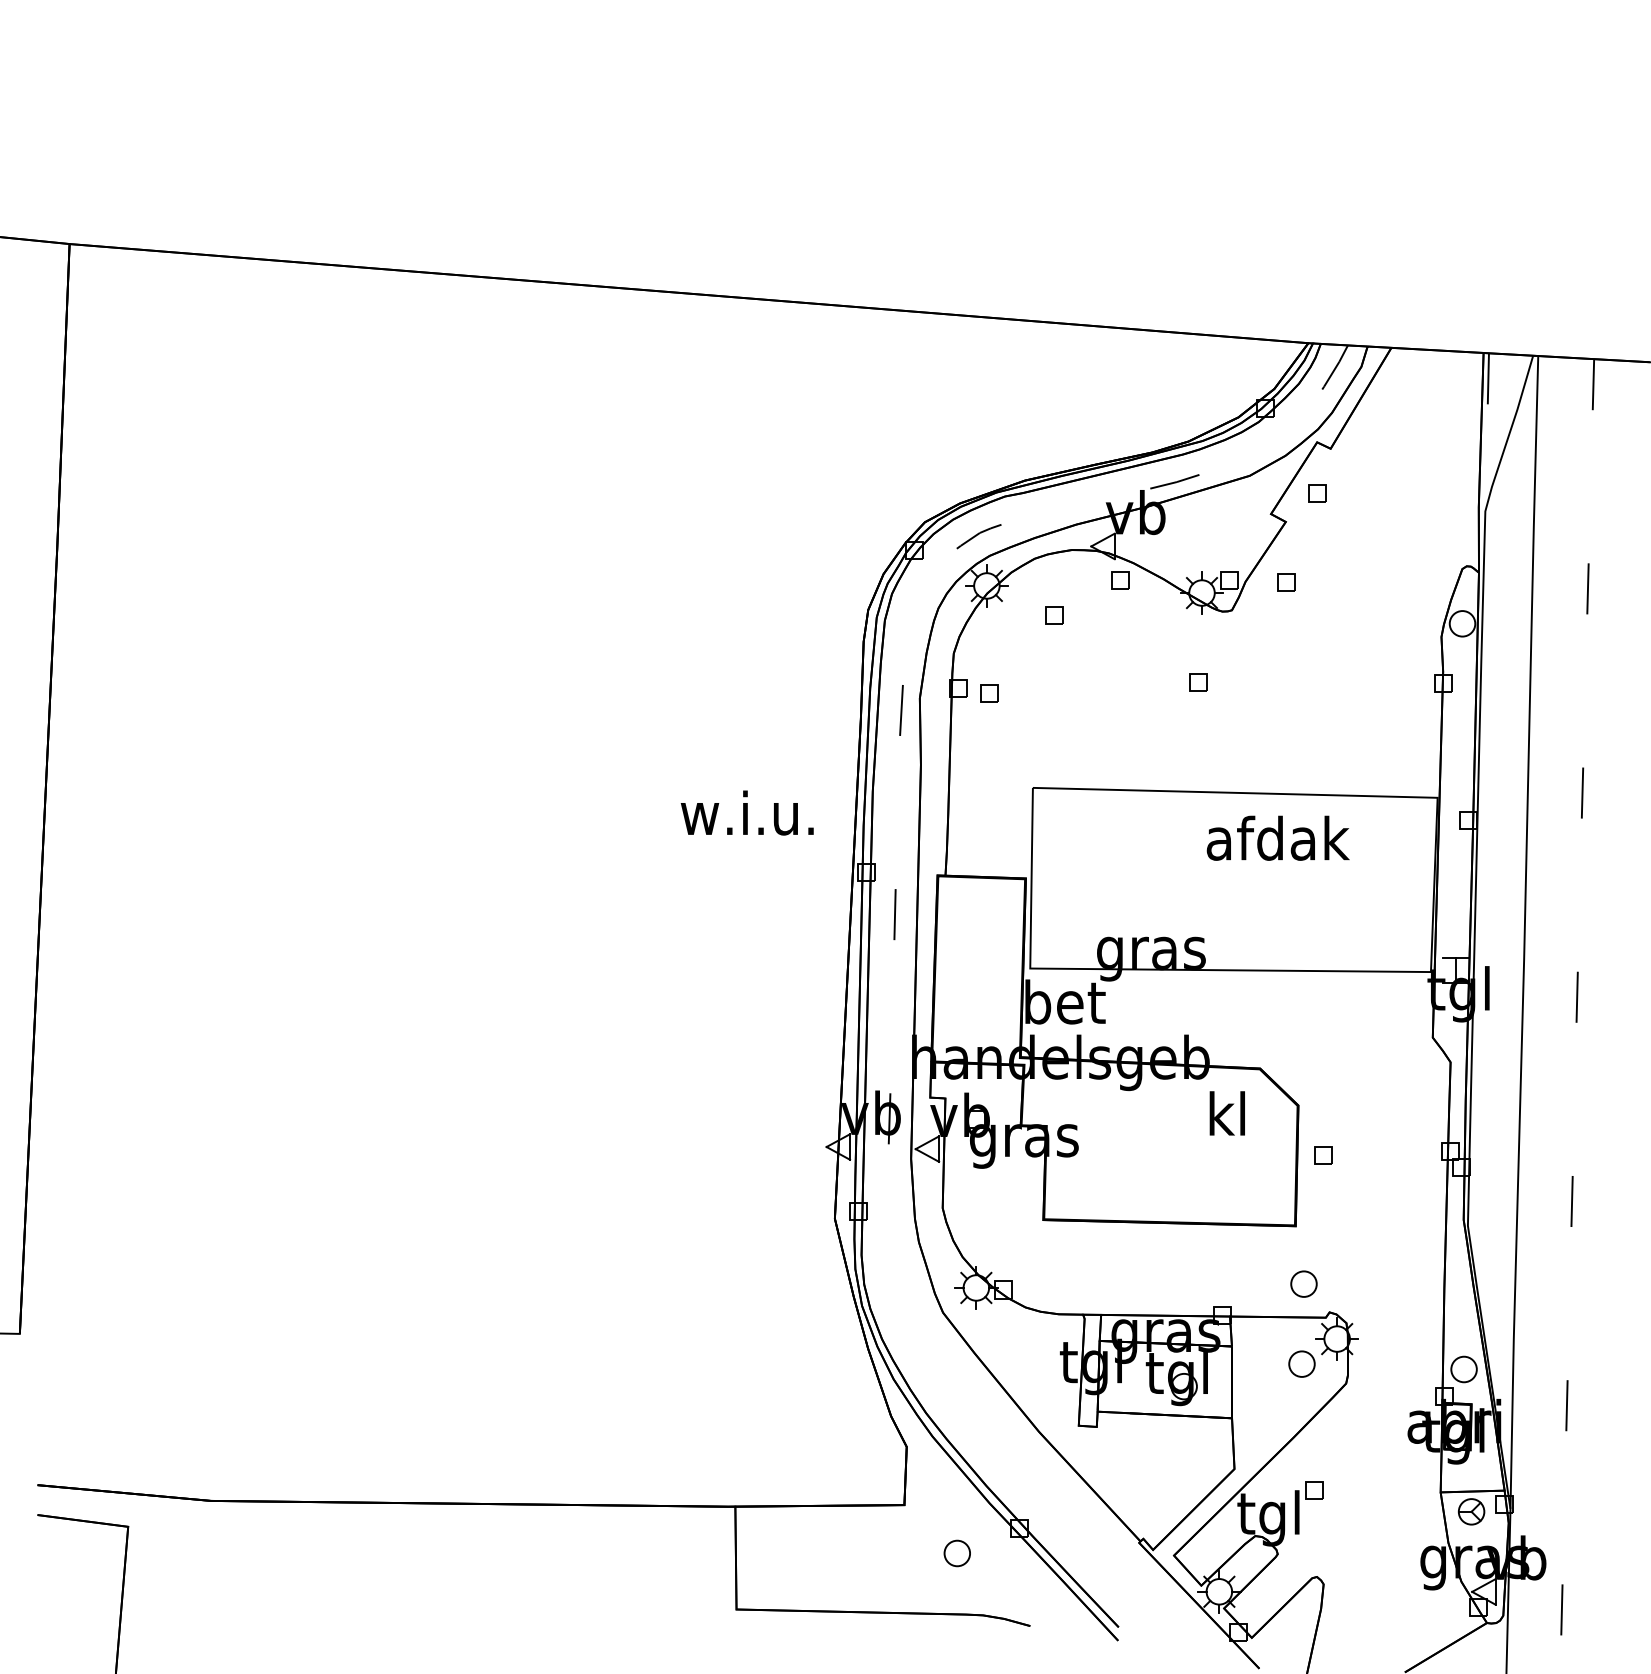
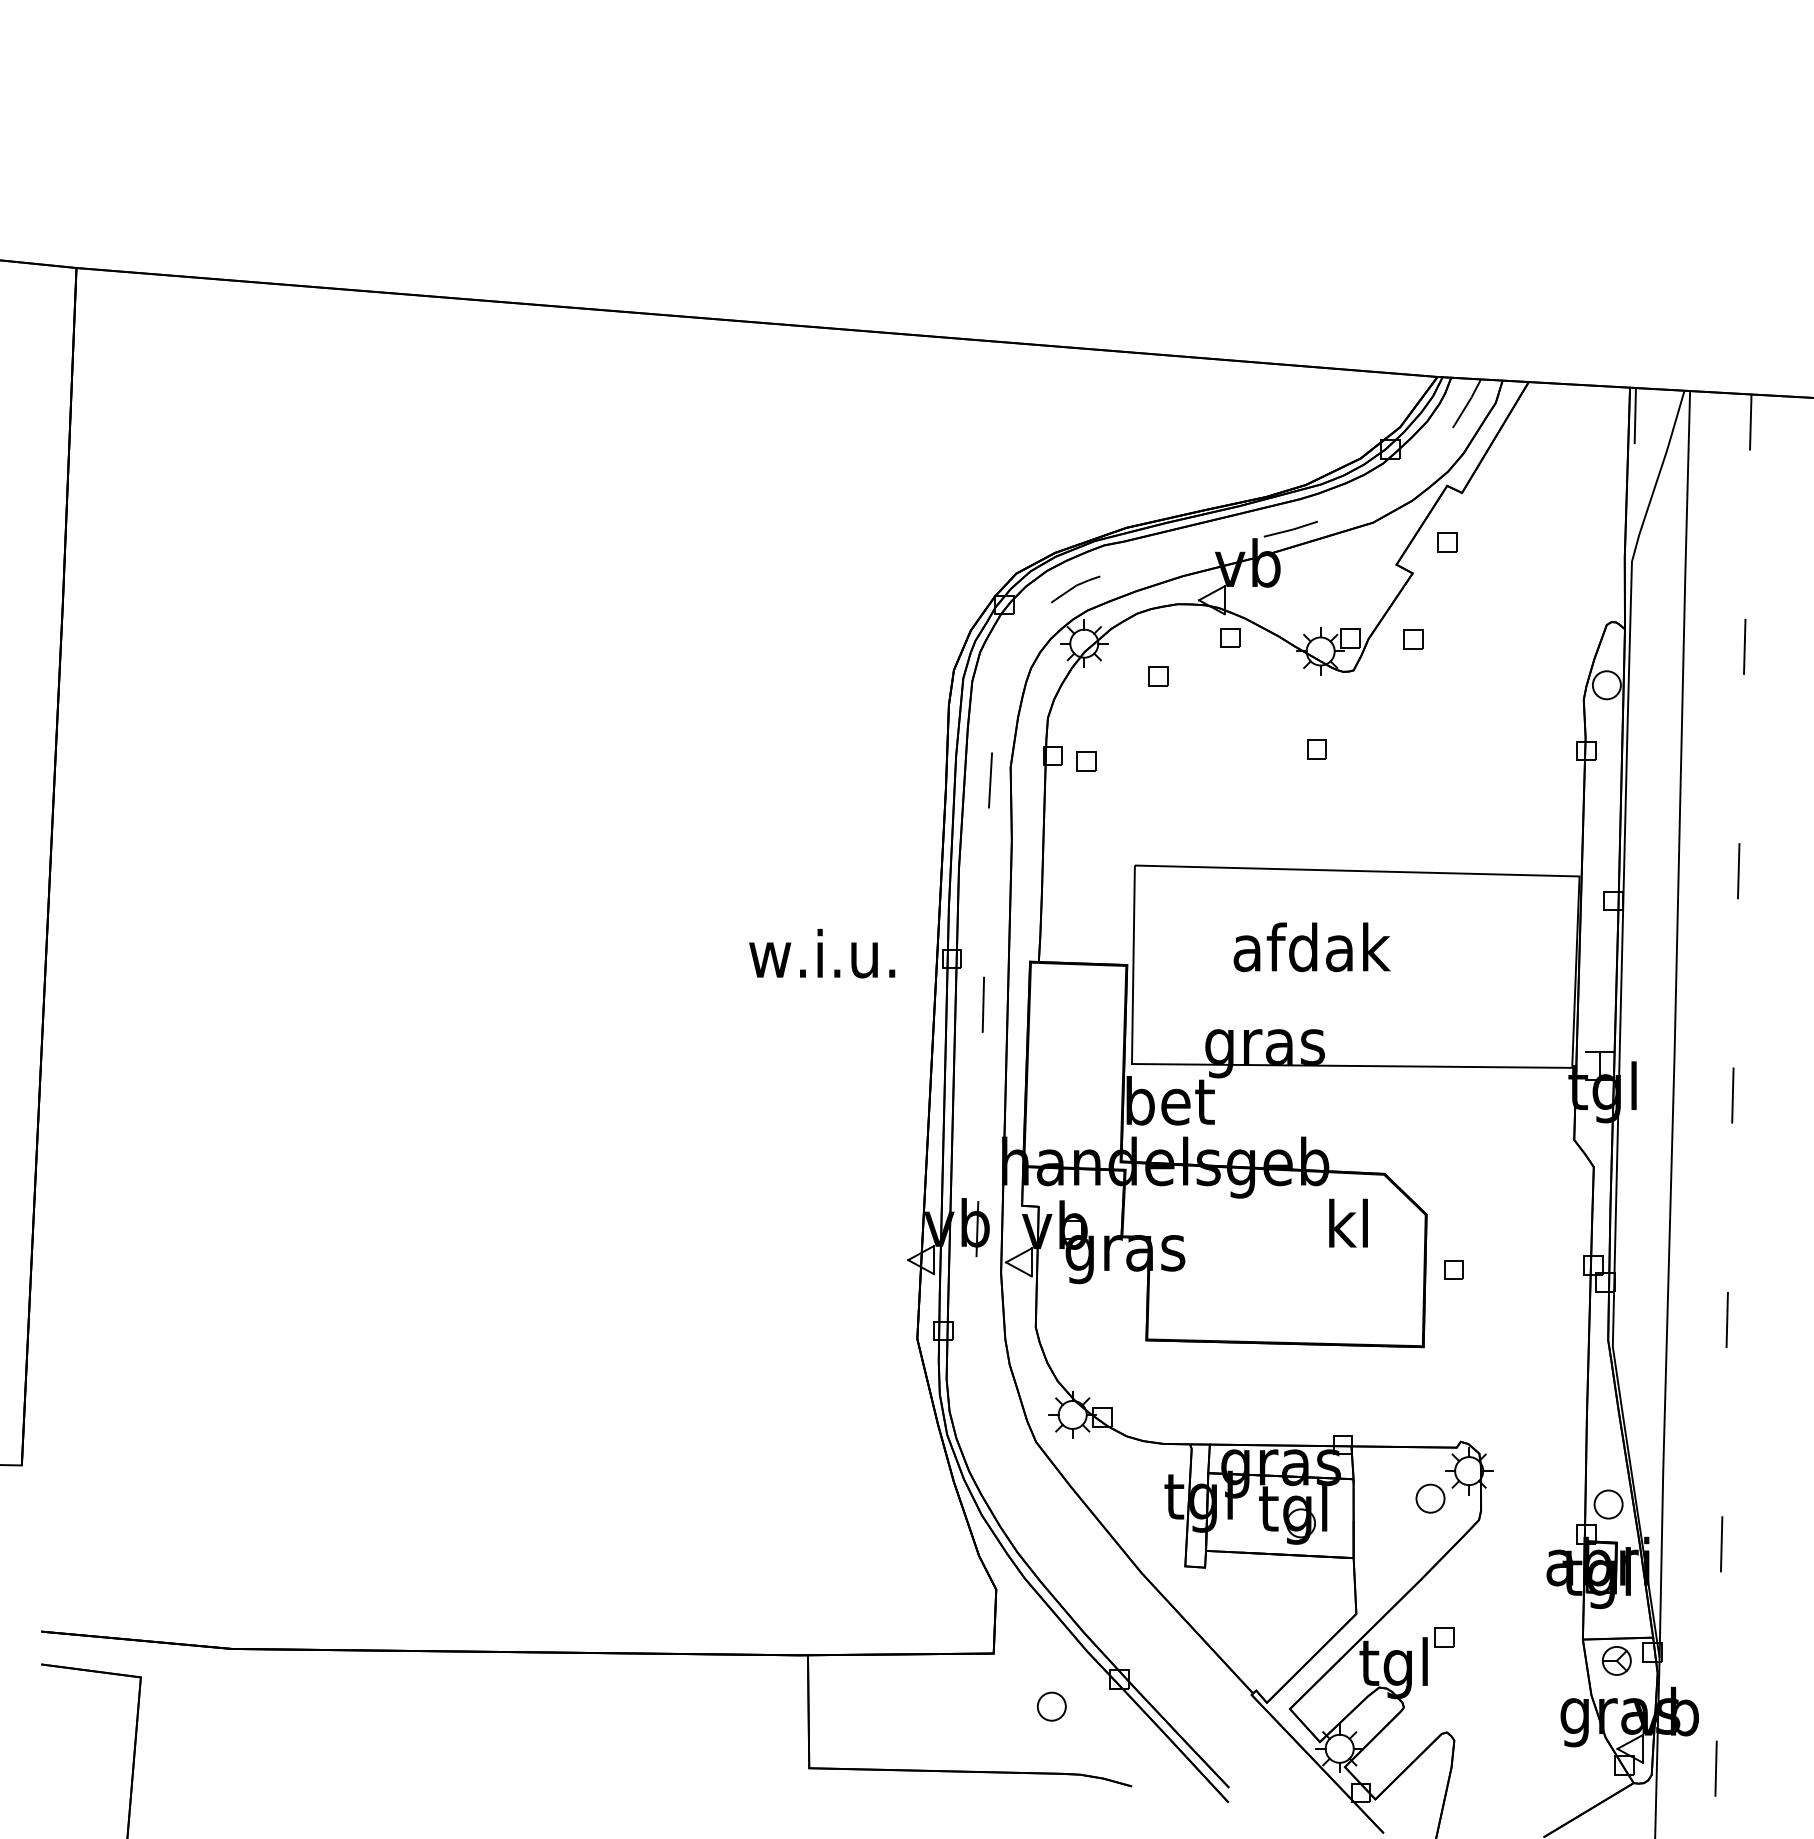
text: (746, 812) -> (821, 953), moved
text: (1277, 837) -> (1311, 946), moved
part: (1303, 1283) -> (1432, 1410), removed

